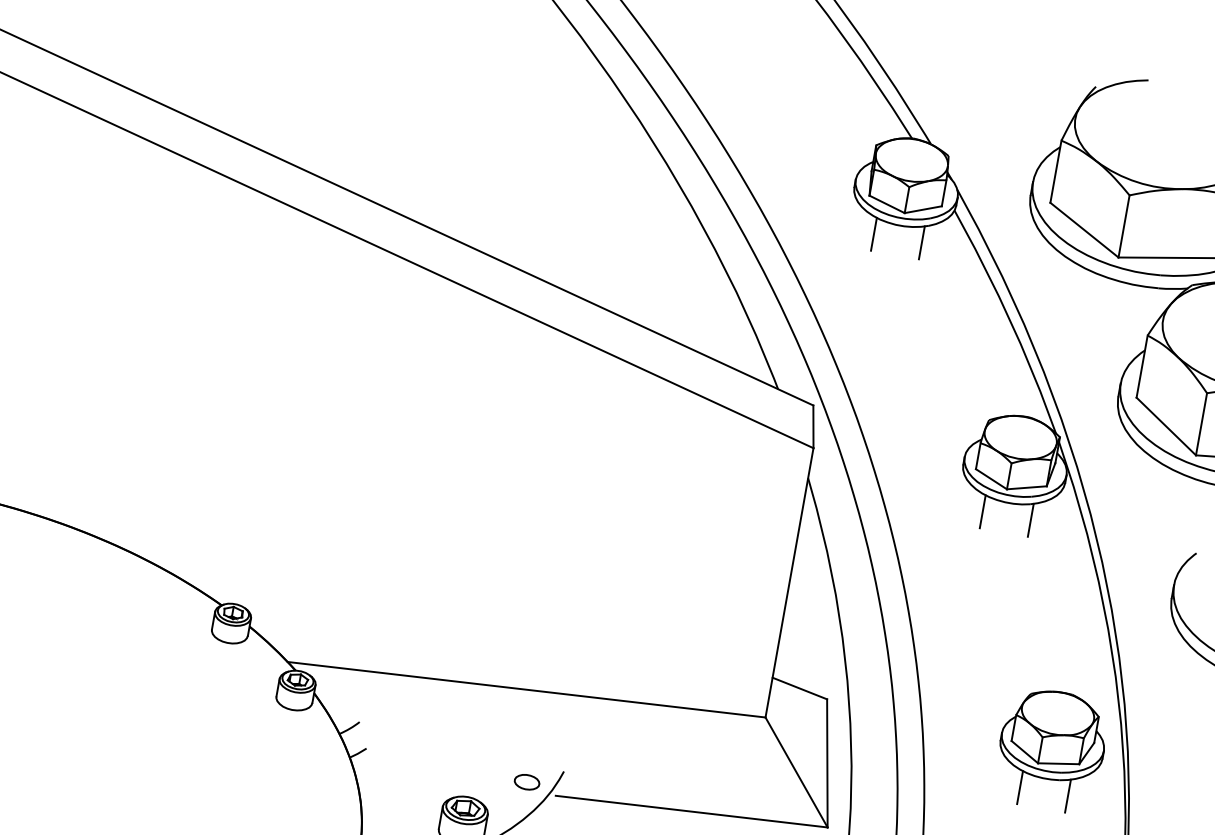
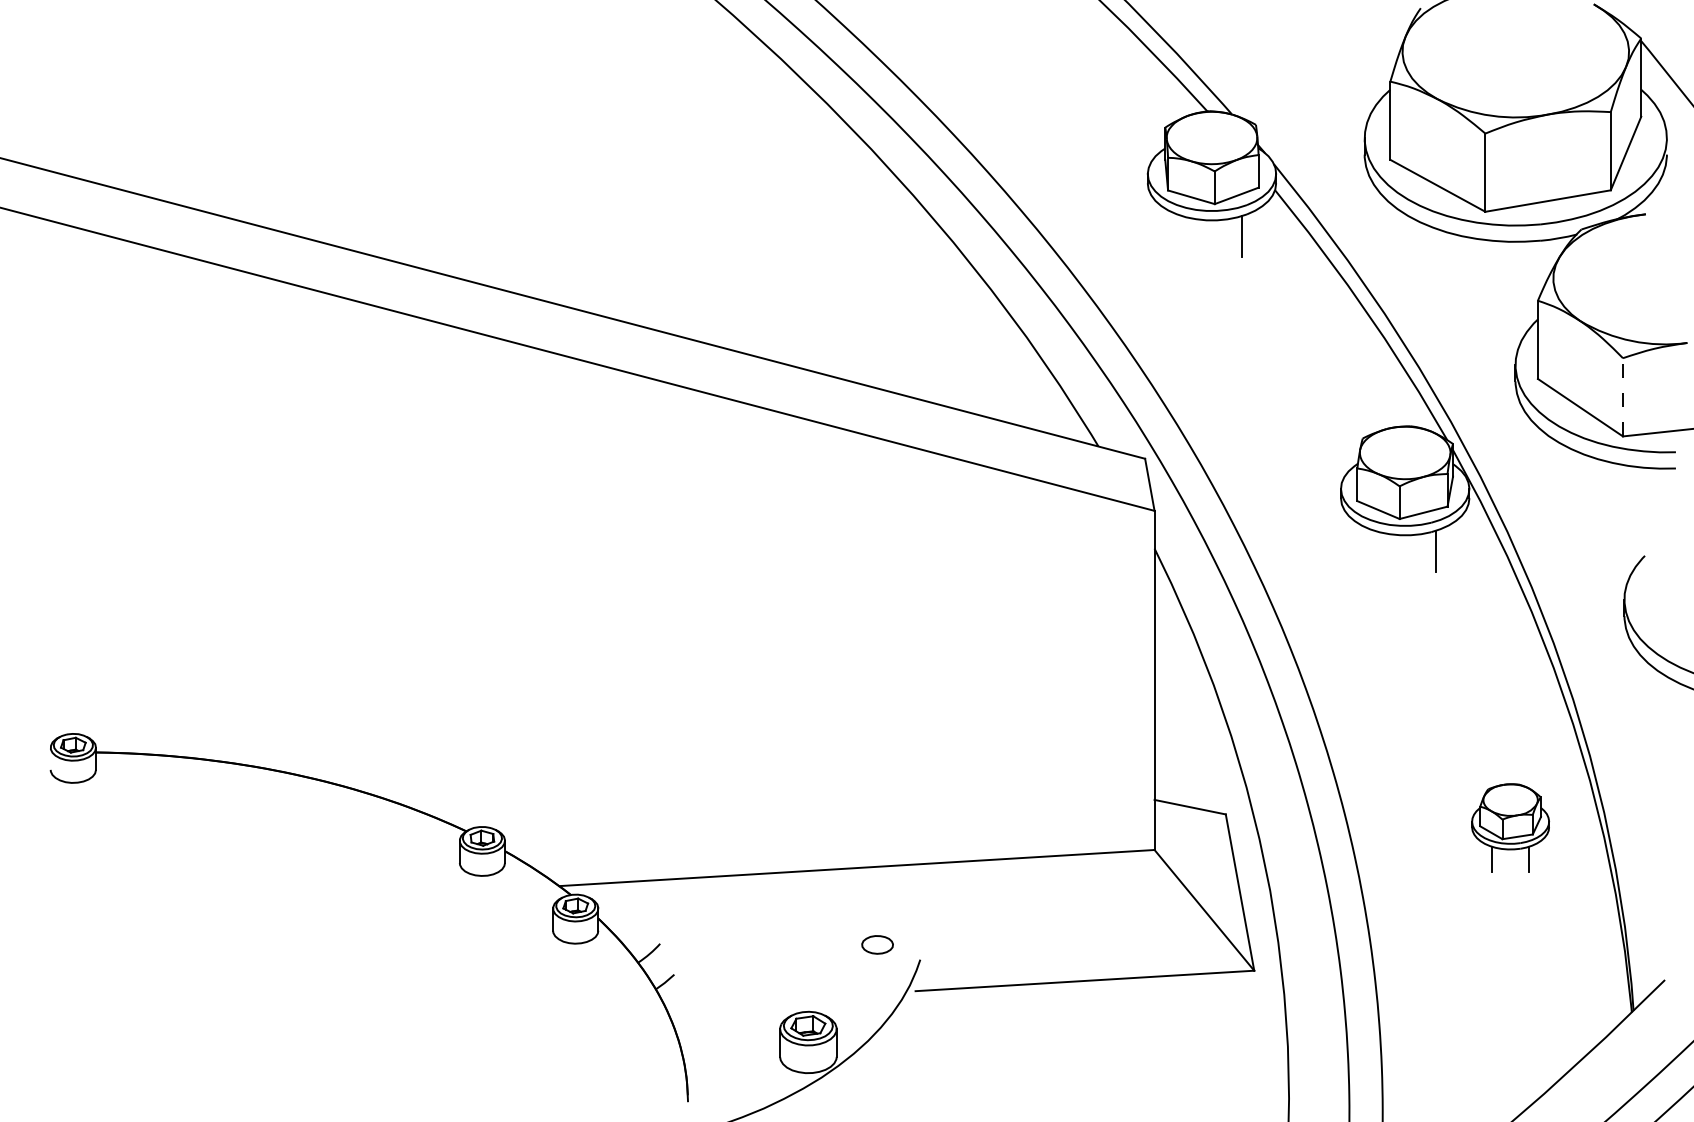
line: (873, 234) -> (1181, 236), removed
line: (1201, 423) -> (1622, 396), solid -> dashed
line: (982, 511) -> (1374, 551), removed
part: (1051, 749) -> (1510, 827), size x0.6
part: (527, 781) -> (877, 944), moved

